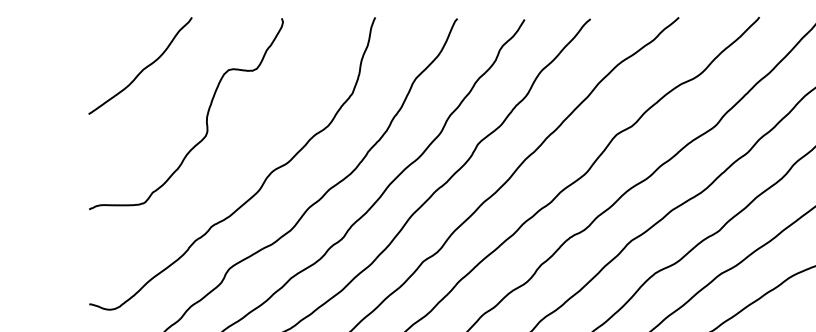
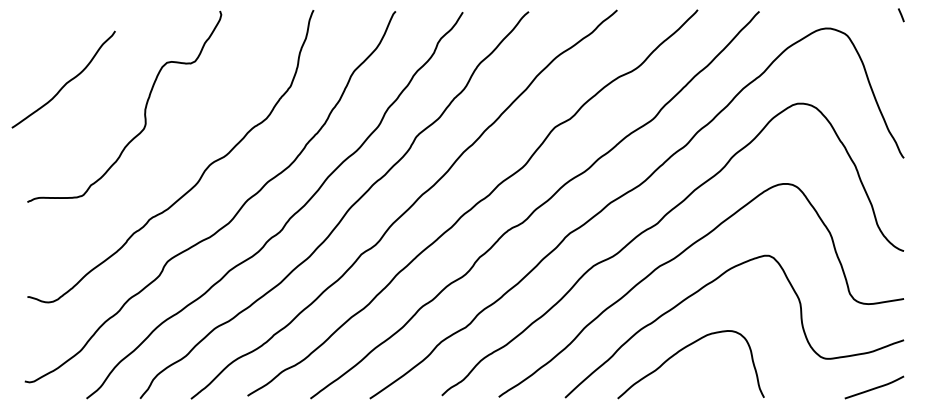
curve: (143, 68) -> (66, 82), moved

